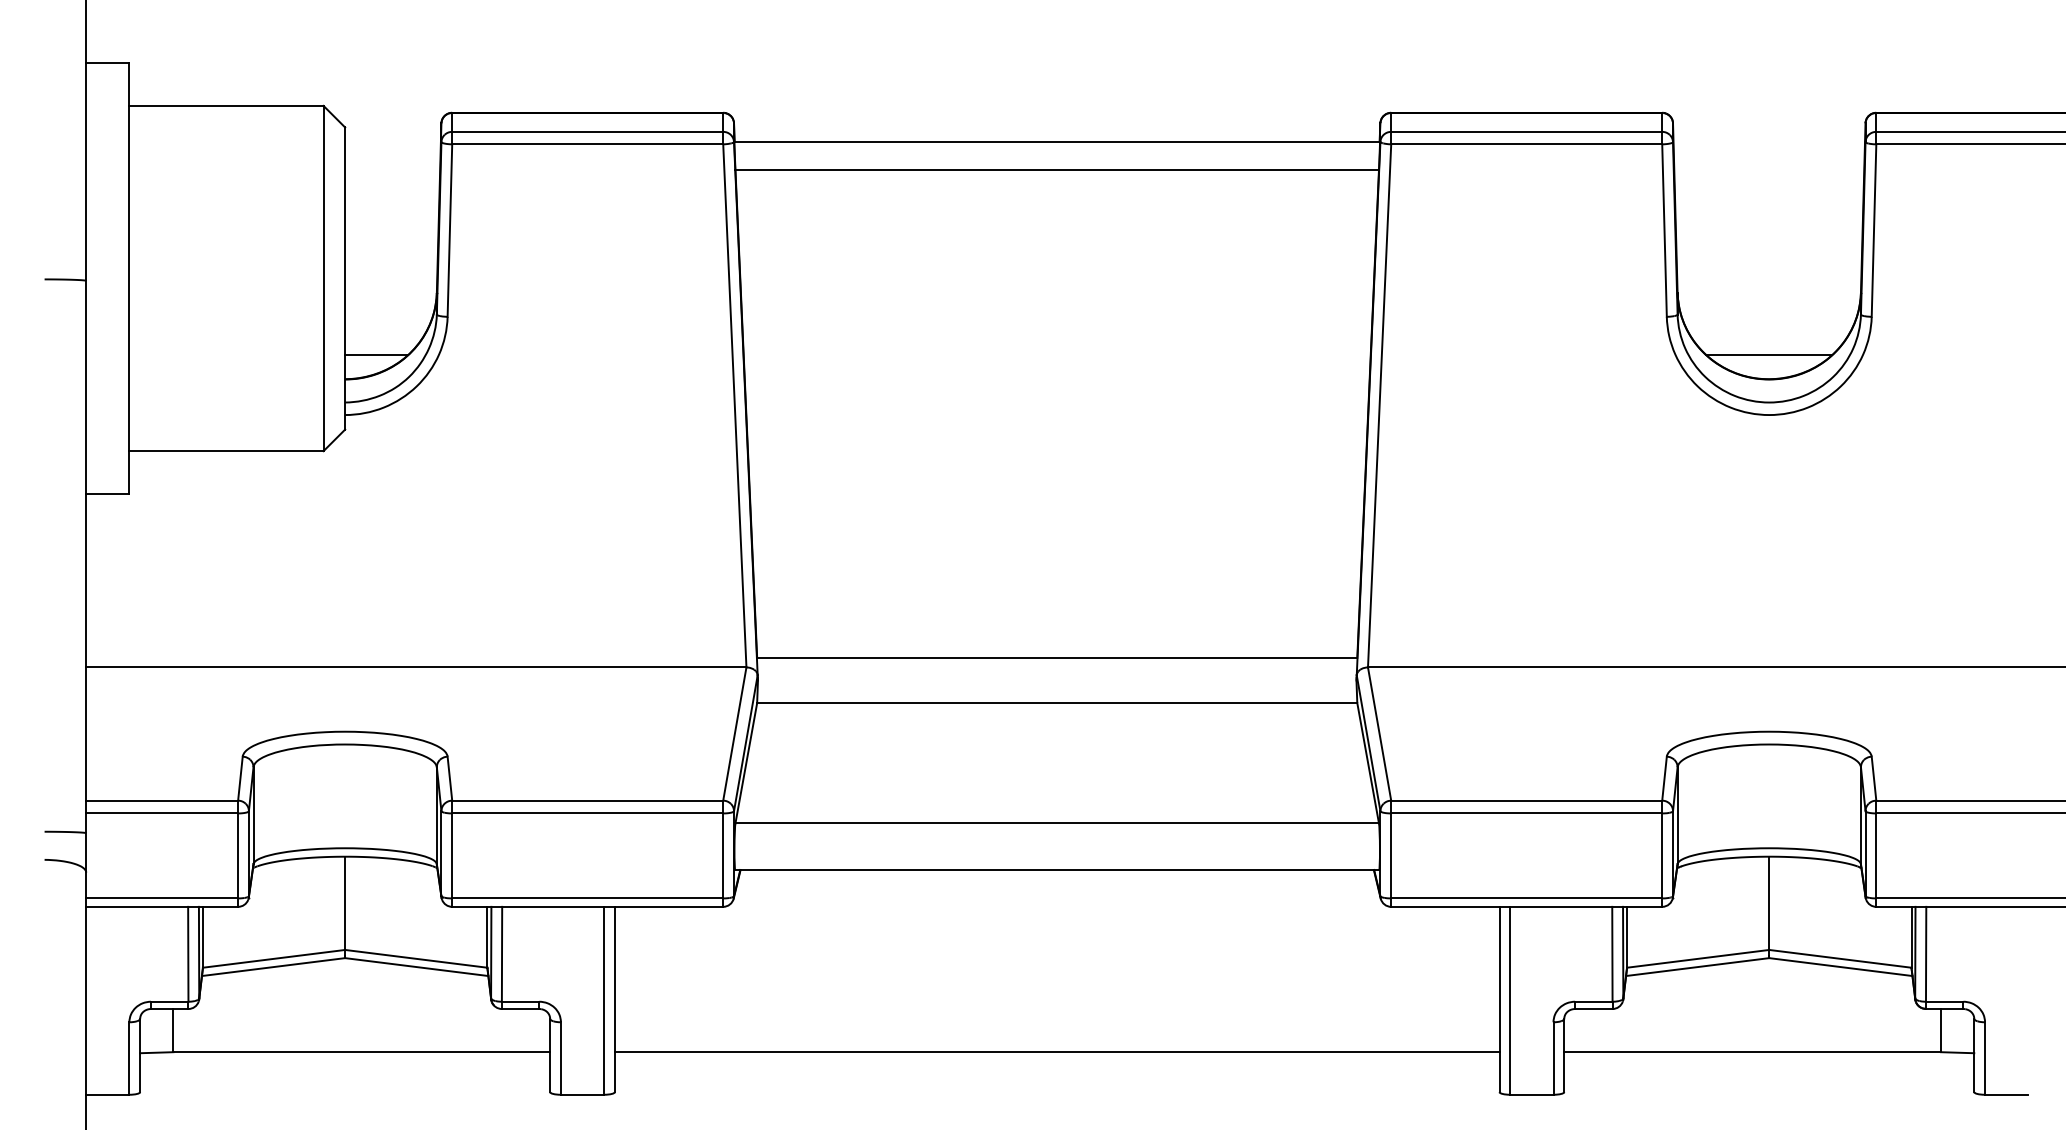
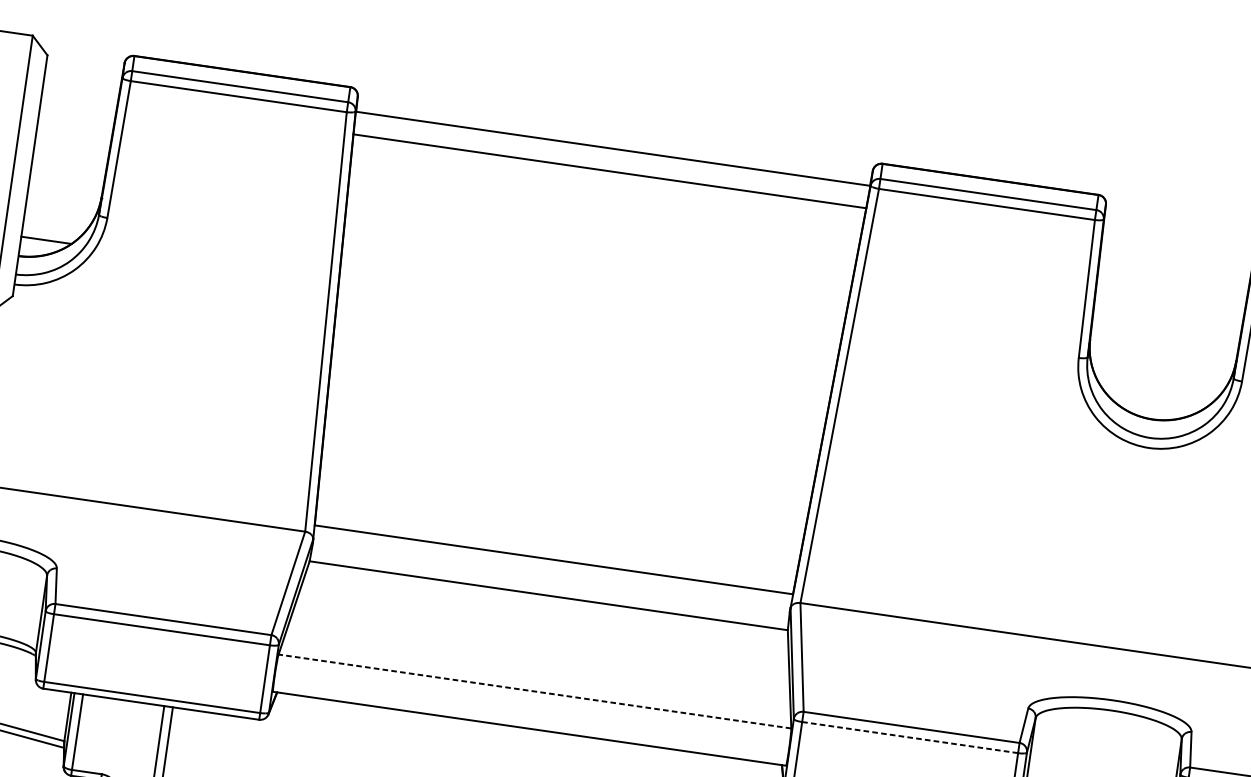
line: (1769, 355) -> (1156, 400), removed
line: (1526, 813) -> (909, 737), solid -> dashed
line: (1057, 823) -> (535, 691), solid -> dashed

